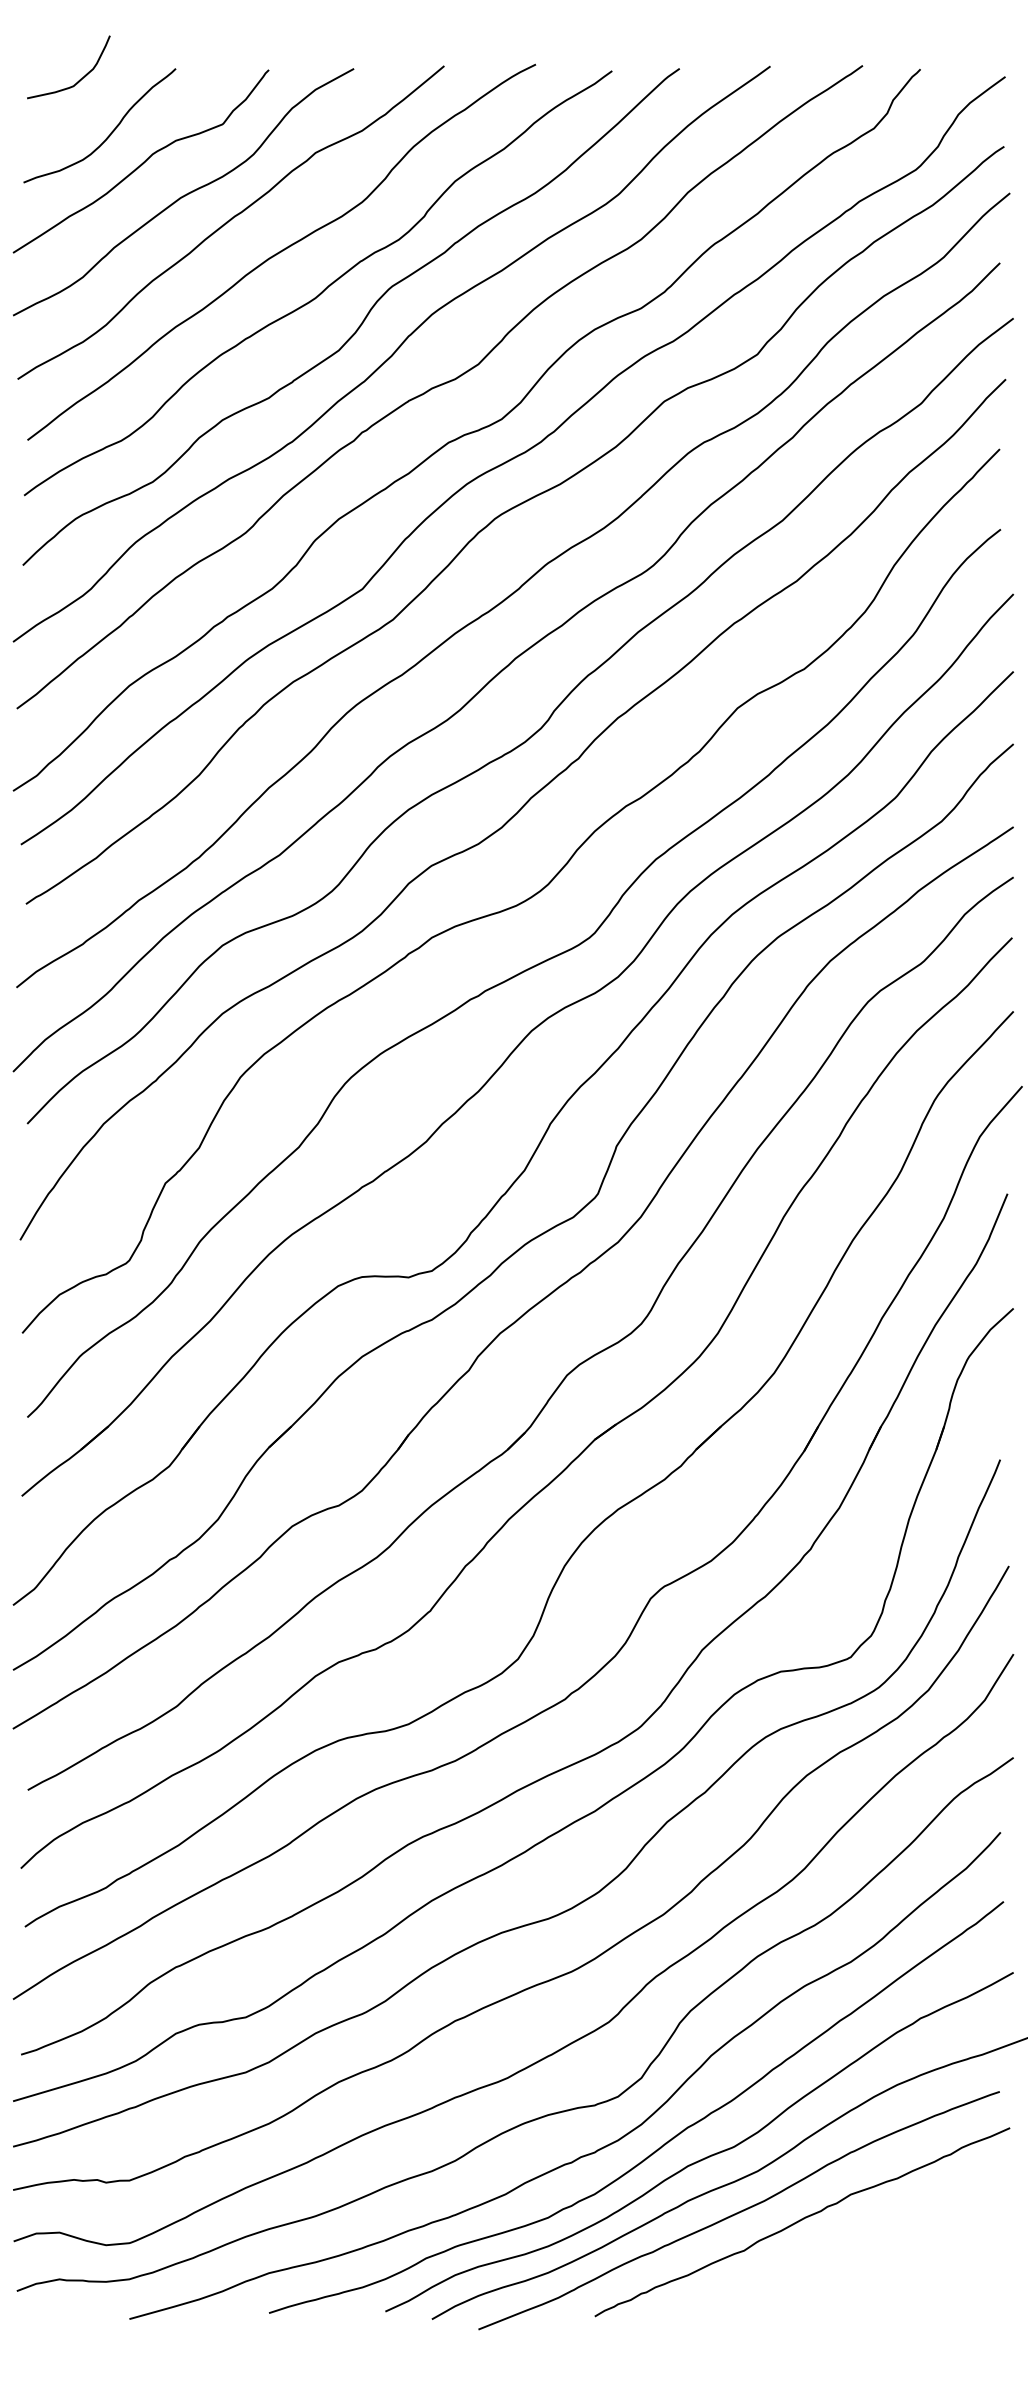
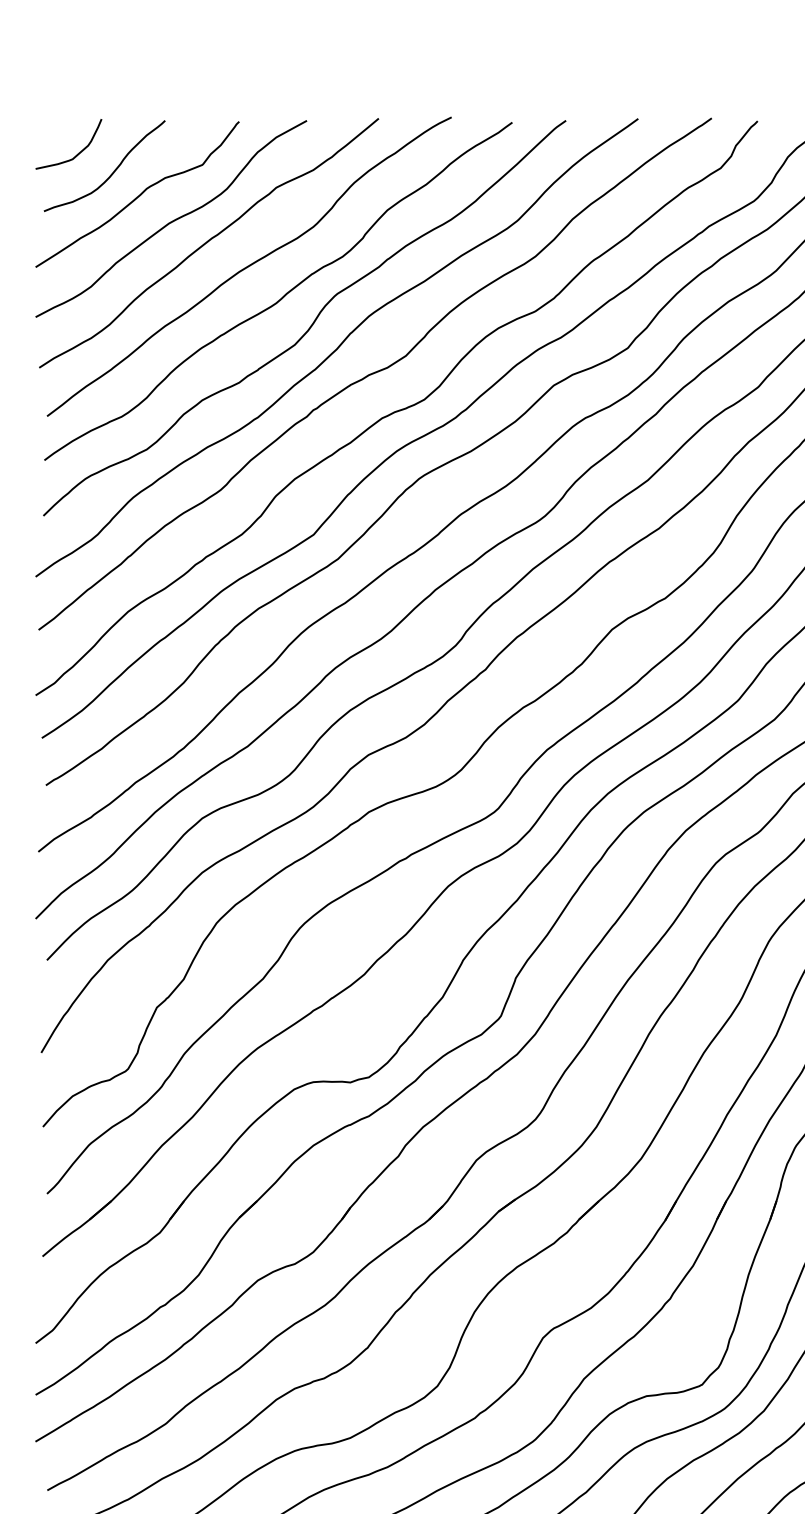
curve: (80, 78) -> (78, 153), moved

